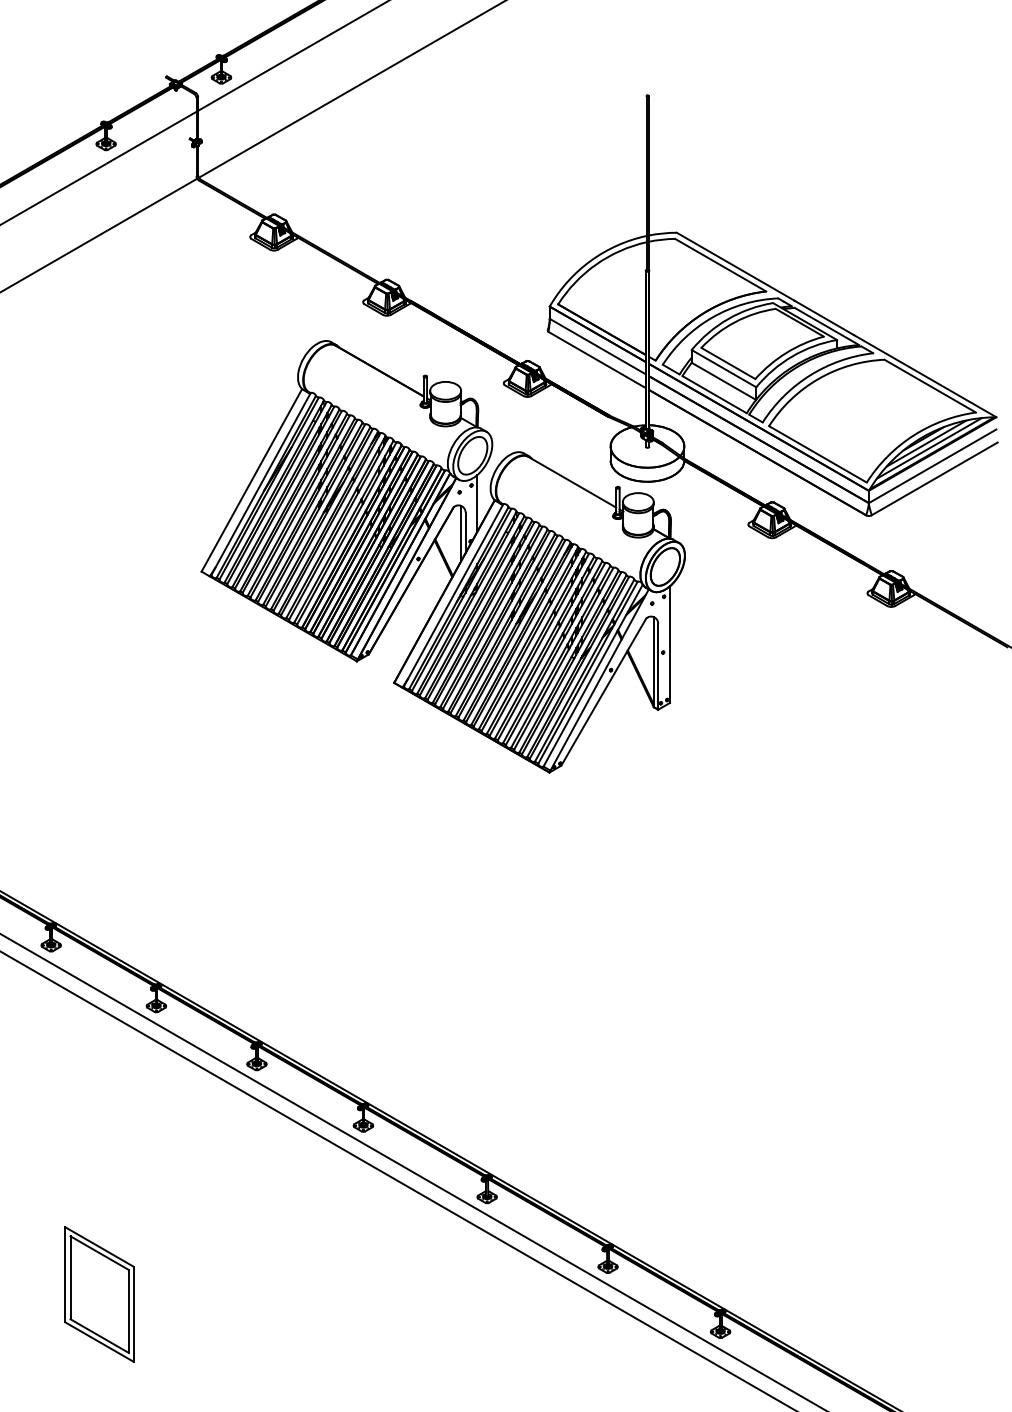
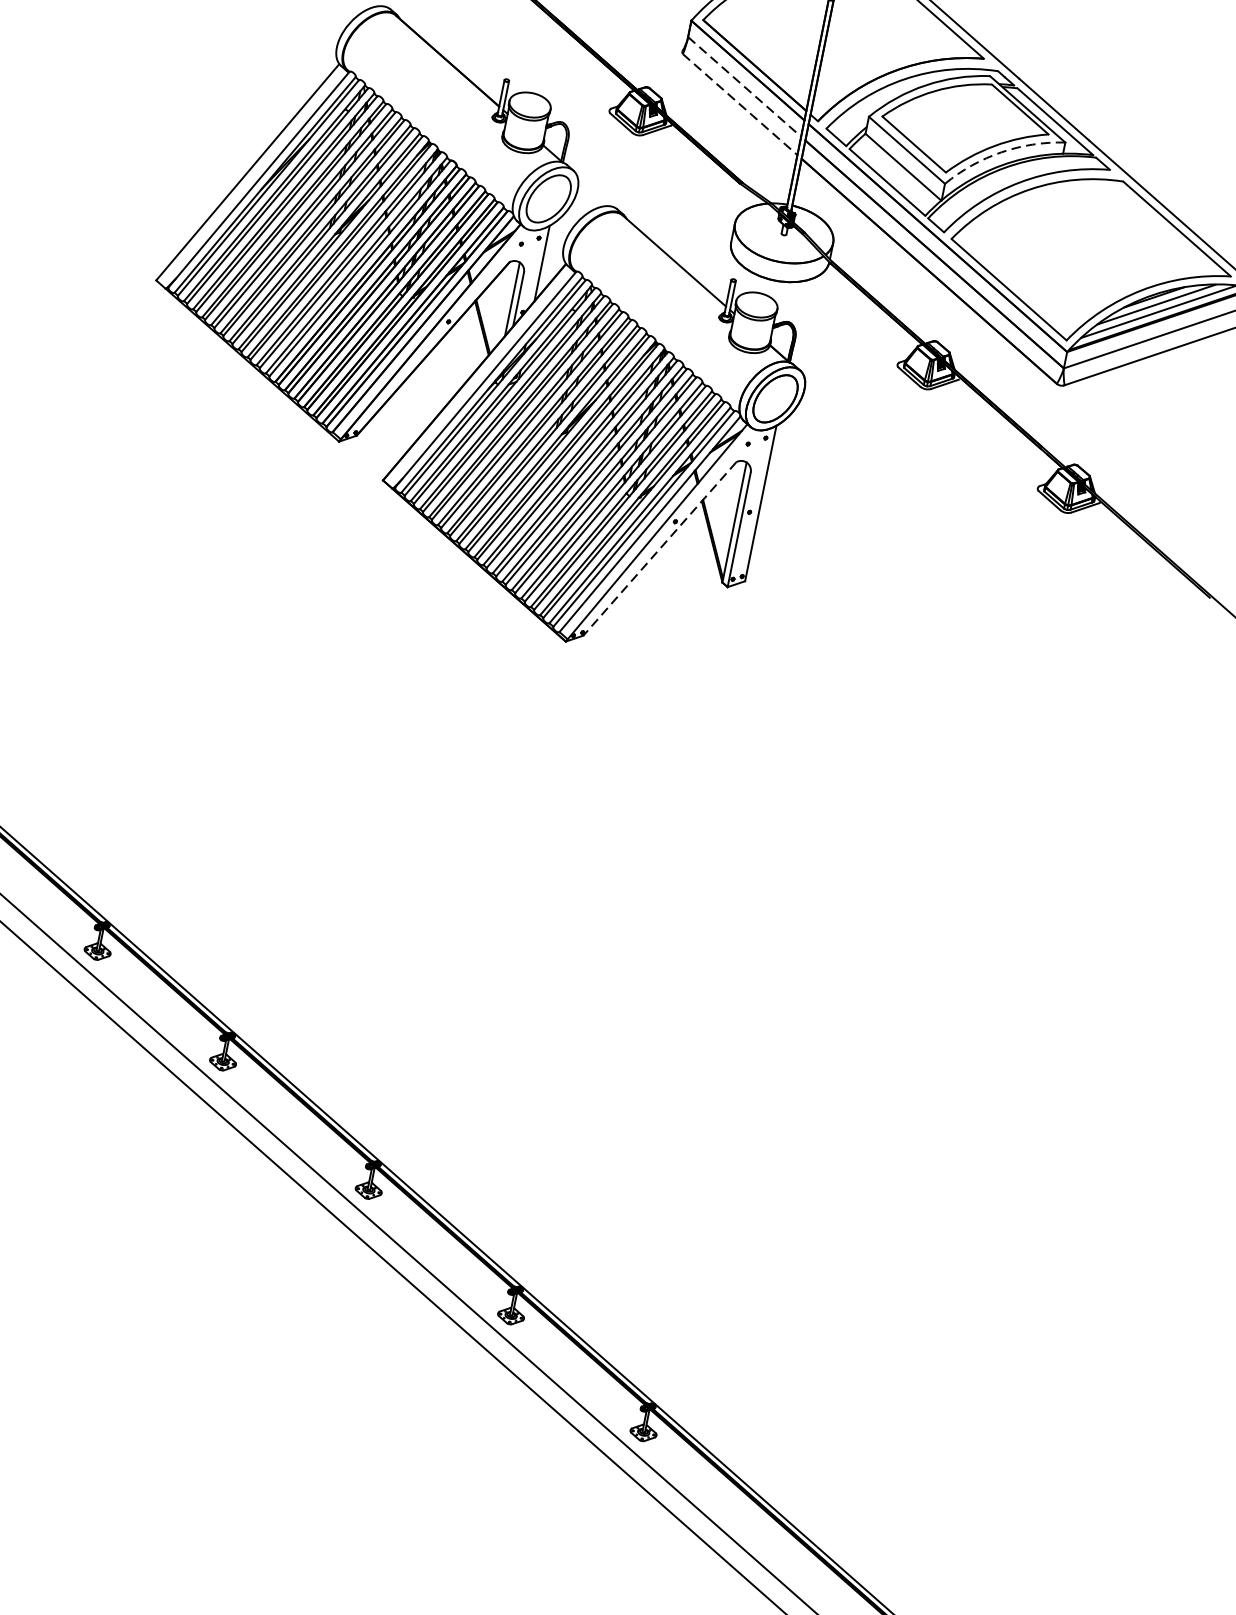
line: (598, 346) -> (745, 87), solid -> dashed
arc: (792, 356) -> (1001, 152), solid -> dashed
line: (597, 360) -> (740, 105), solid -> dashed
line: (603, 692) -> (659, 549), solid -> dashed

